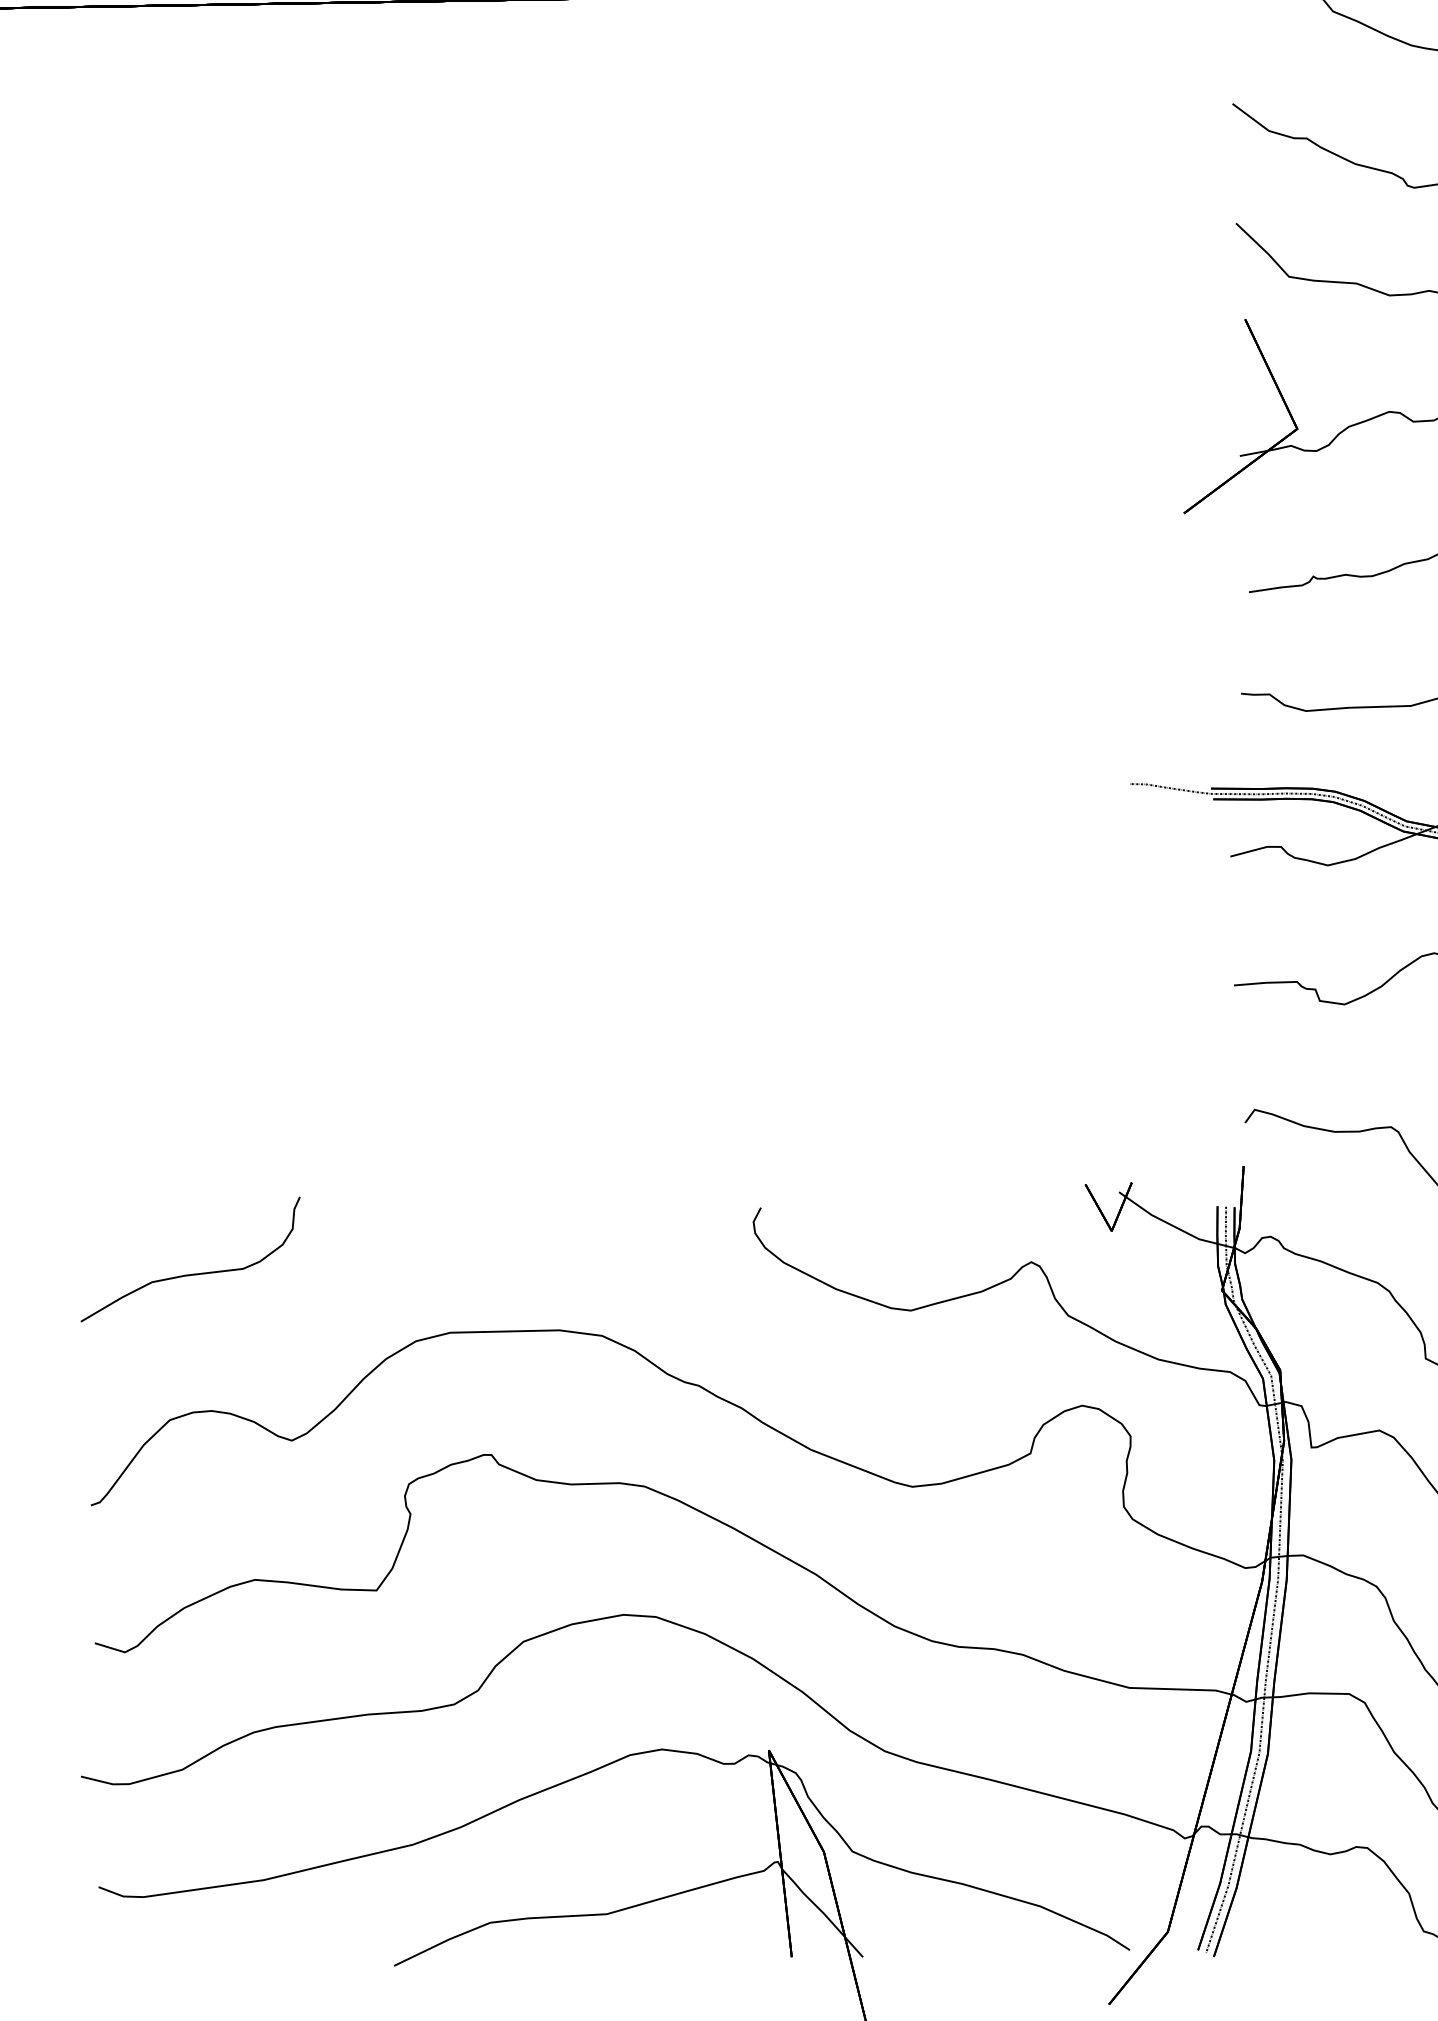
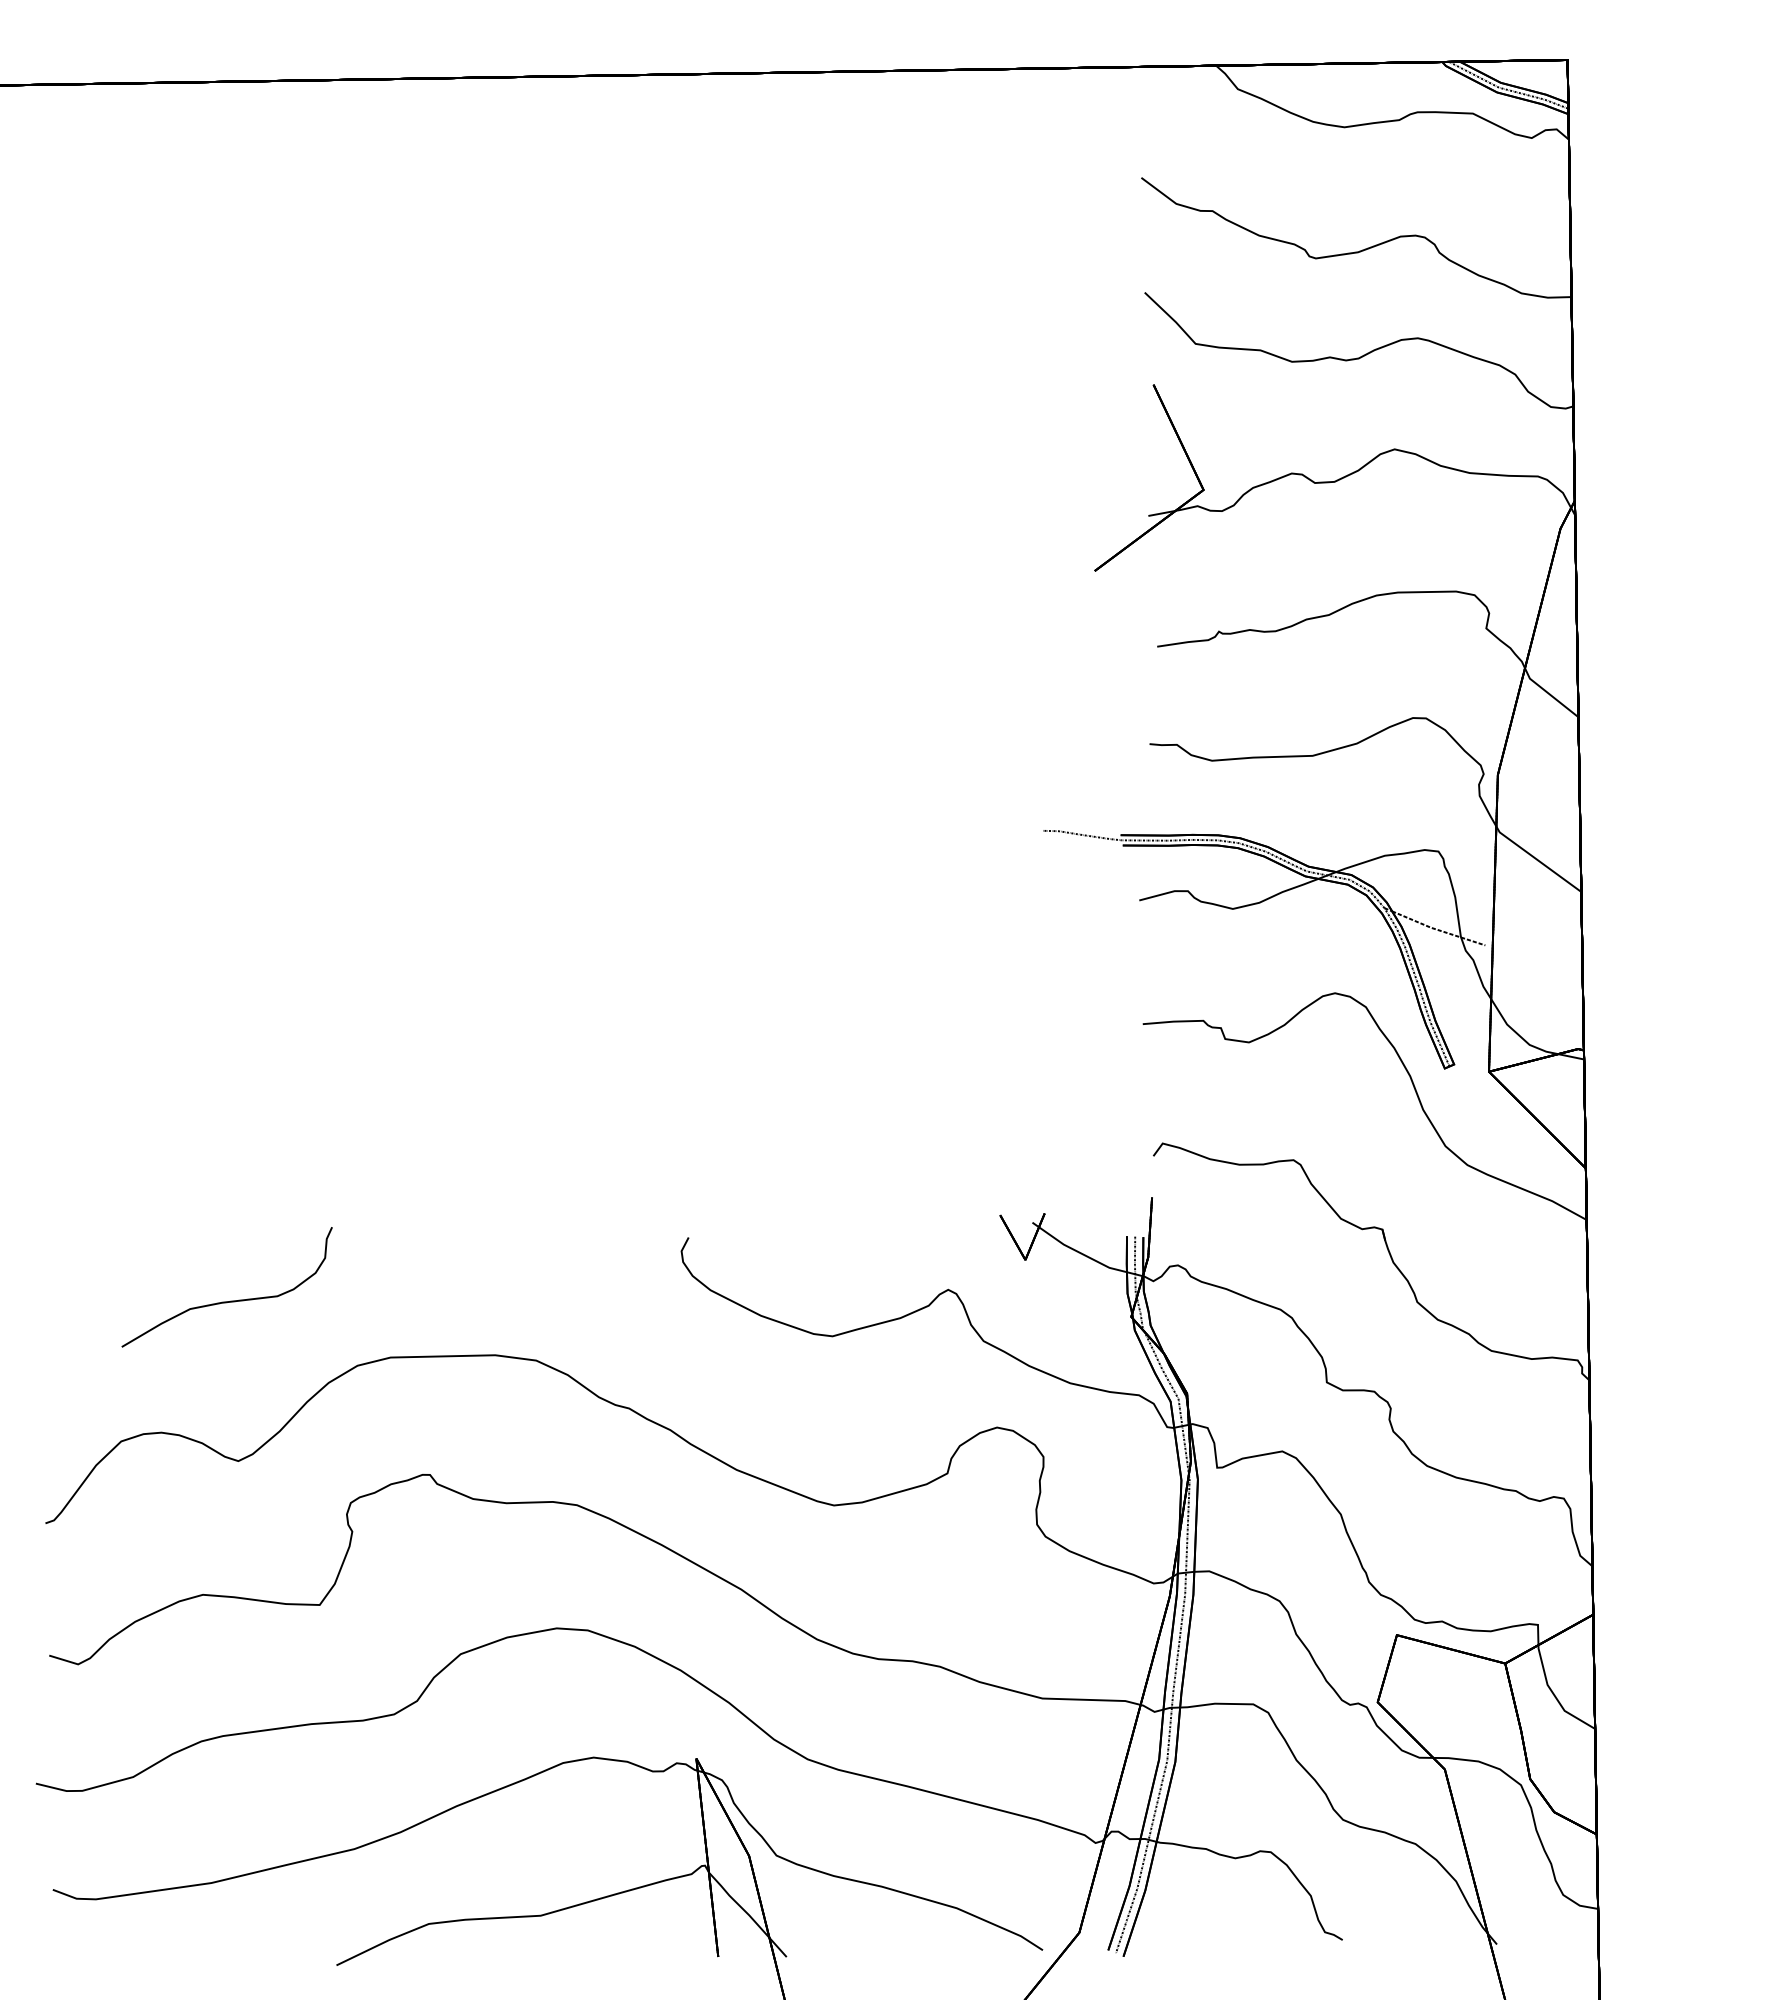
curve: (194, 1273) -> (230, 1300), moved

